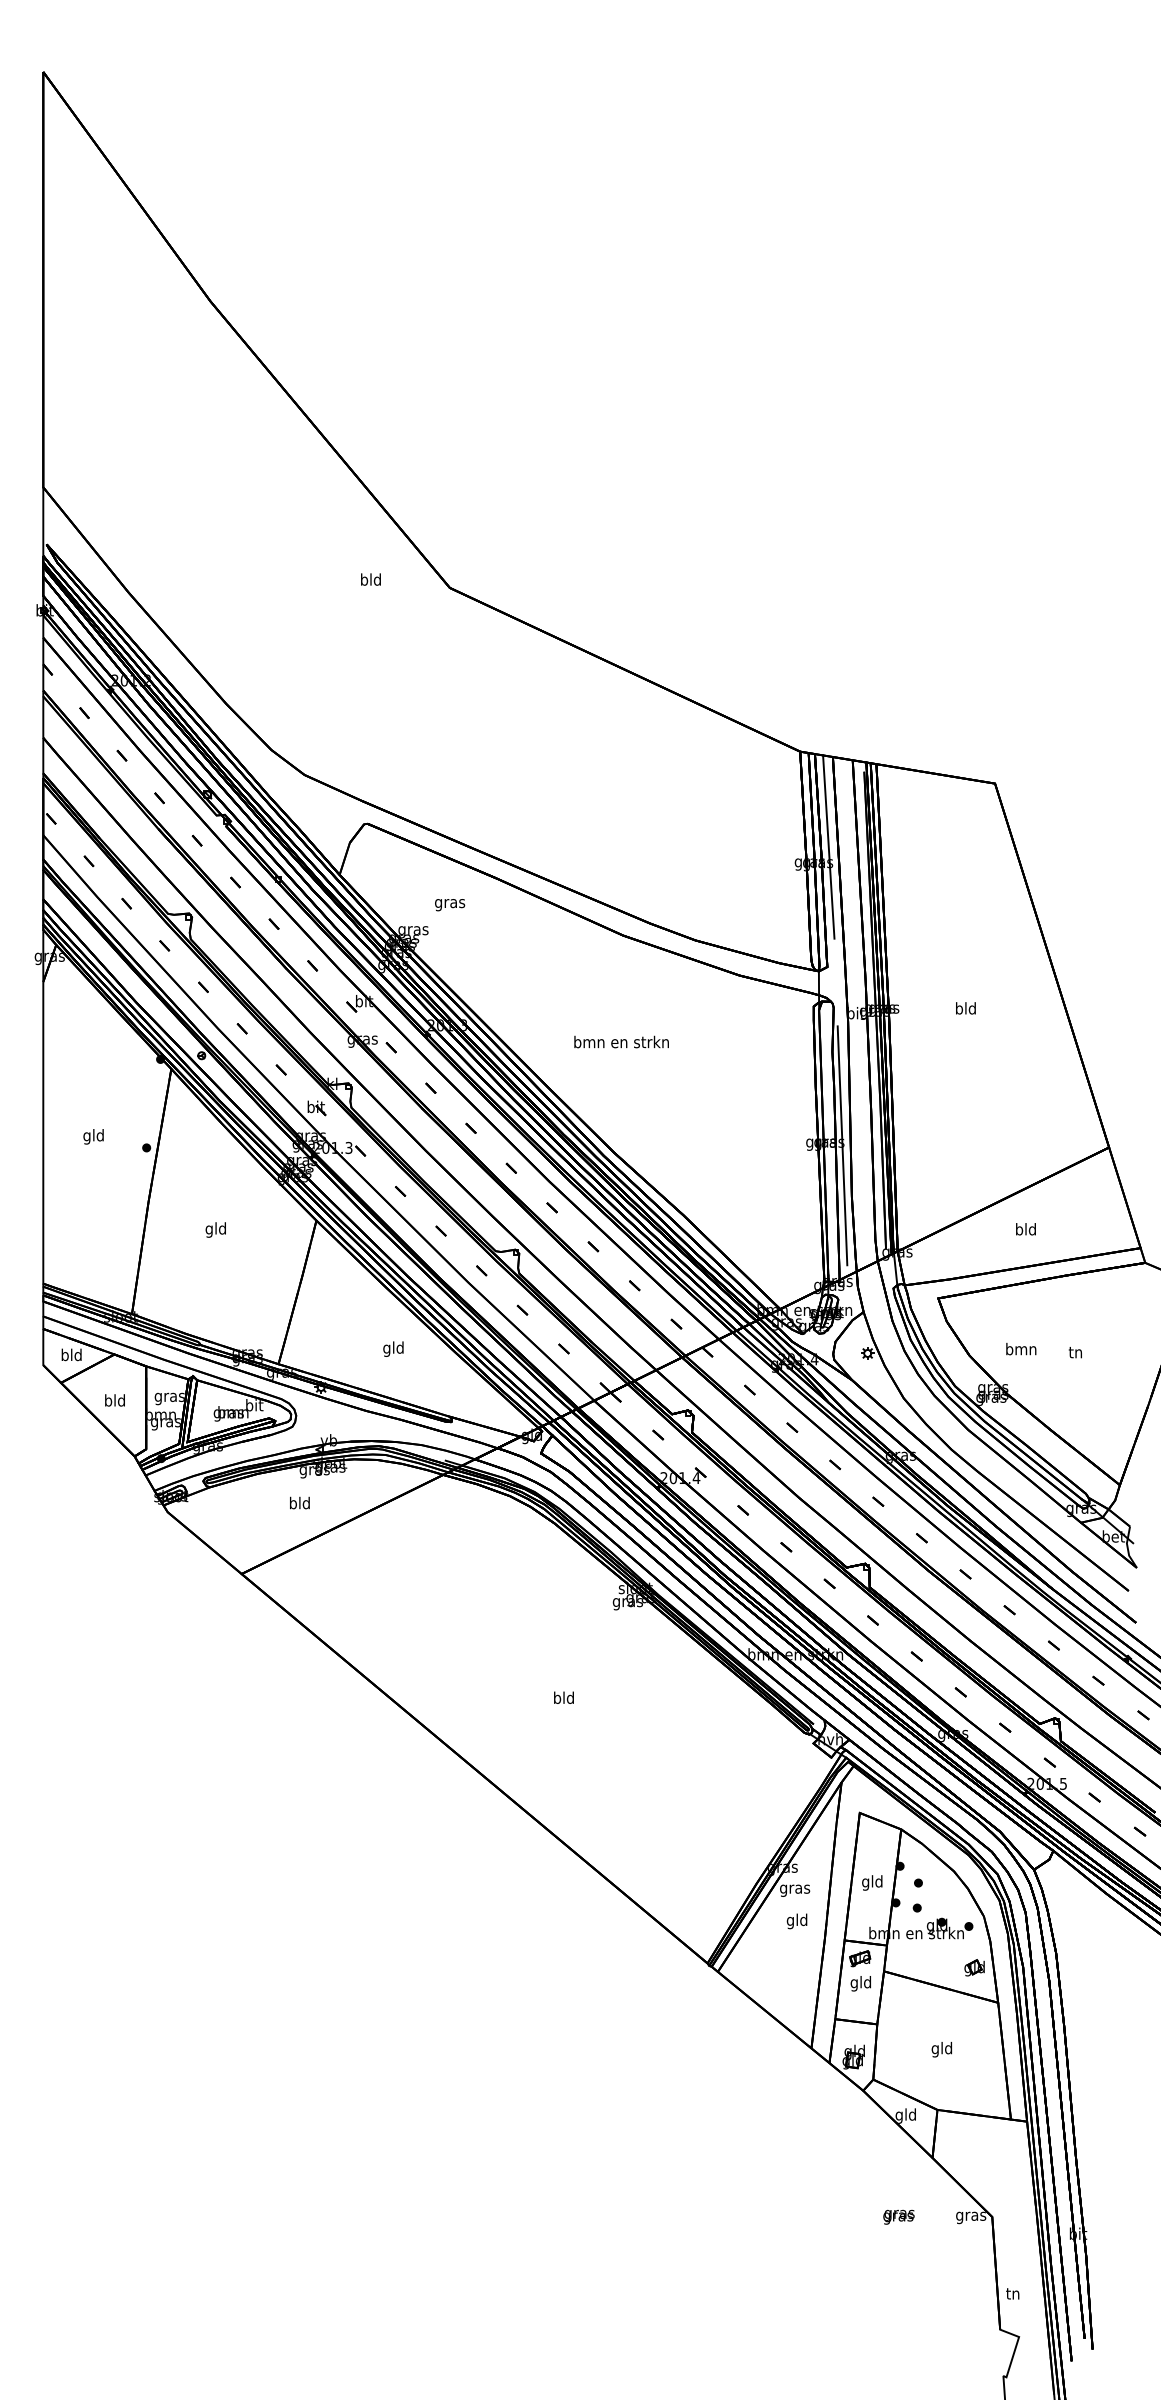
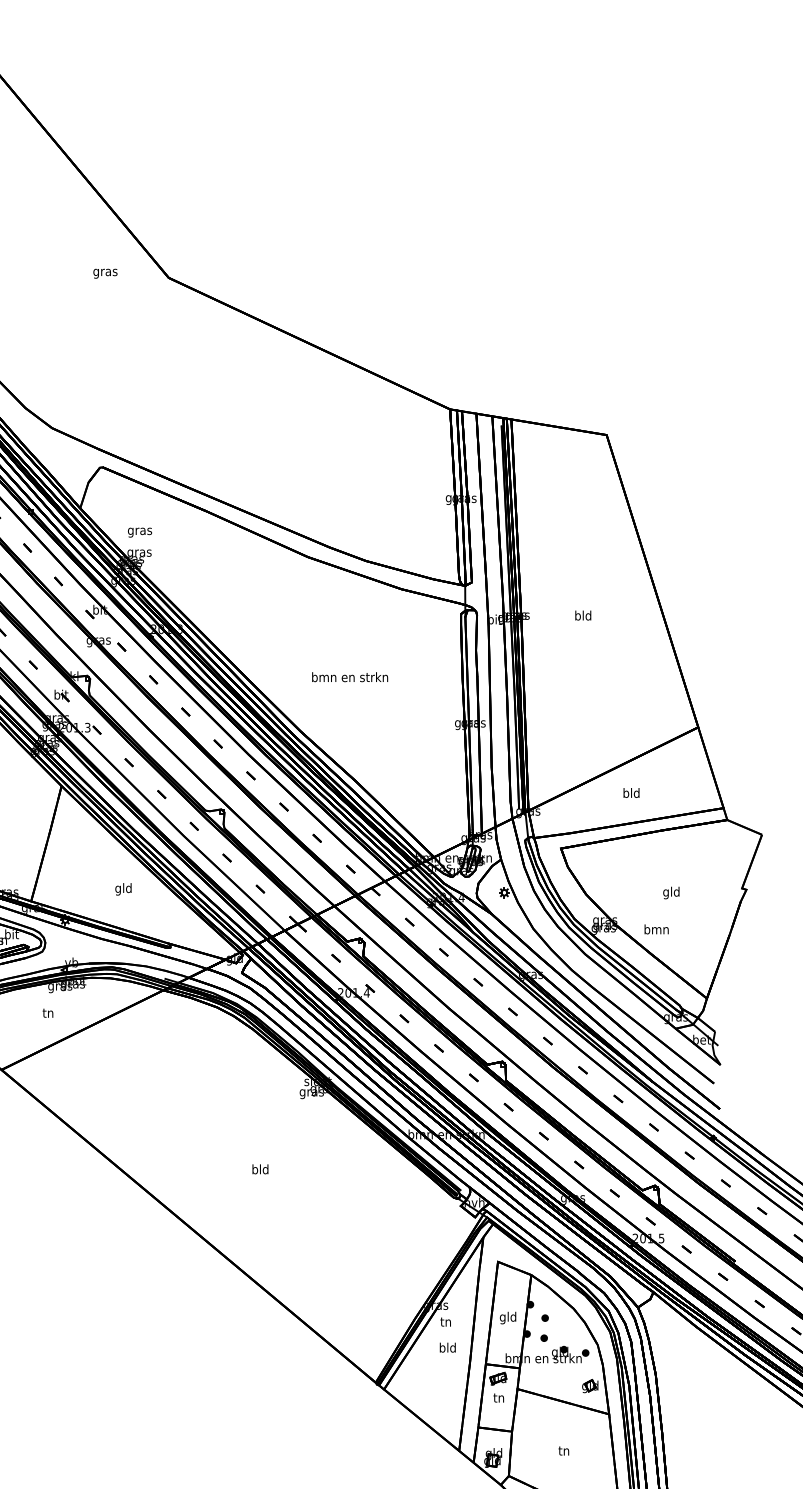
text: (371, 580) -> (105, 271), bld -> gras
line: (828, 846) -> (472, 485), removed
text: (450, 905) -> (140, 532), moved
text: (621, 1041) -> (350, 676), moved
line: (842, 1145) -> (484, 725), removed
text: (1021, 1349) -> (656, 929), moved
text: (1075, 1353) -> (671, 892), tn -> gld
text: (299, 1502) -> (48, 1012), bld -> tn
text: (795, 1889) -> (446, 1323), gras -> tn
text: (790, 1921) -> (442, 1349), gld -> bld
text: (860, 1983) -> (498, 1398), gld -> tn
text: (941, 2049) -> (563, 1451), gld -> tn

